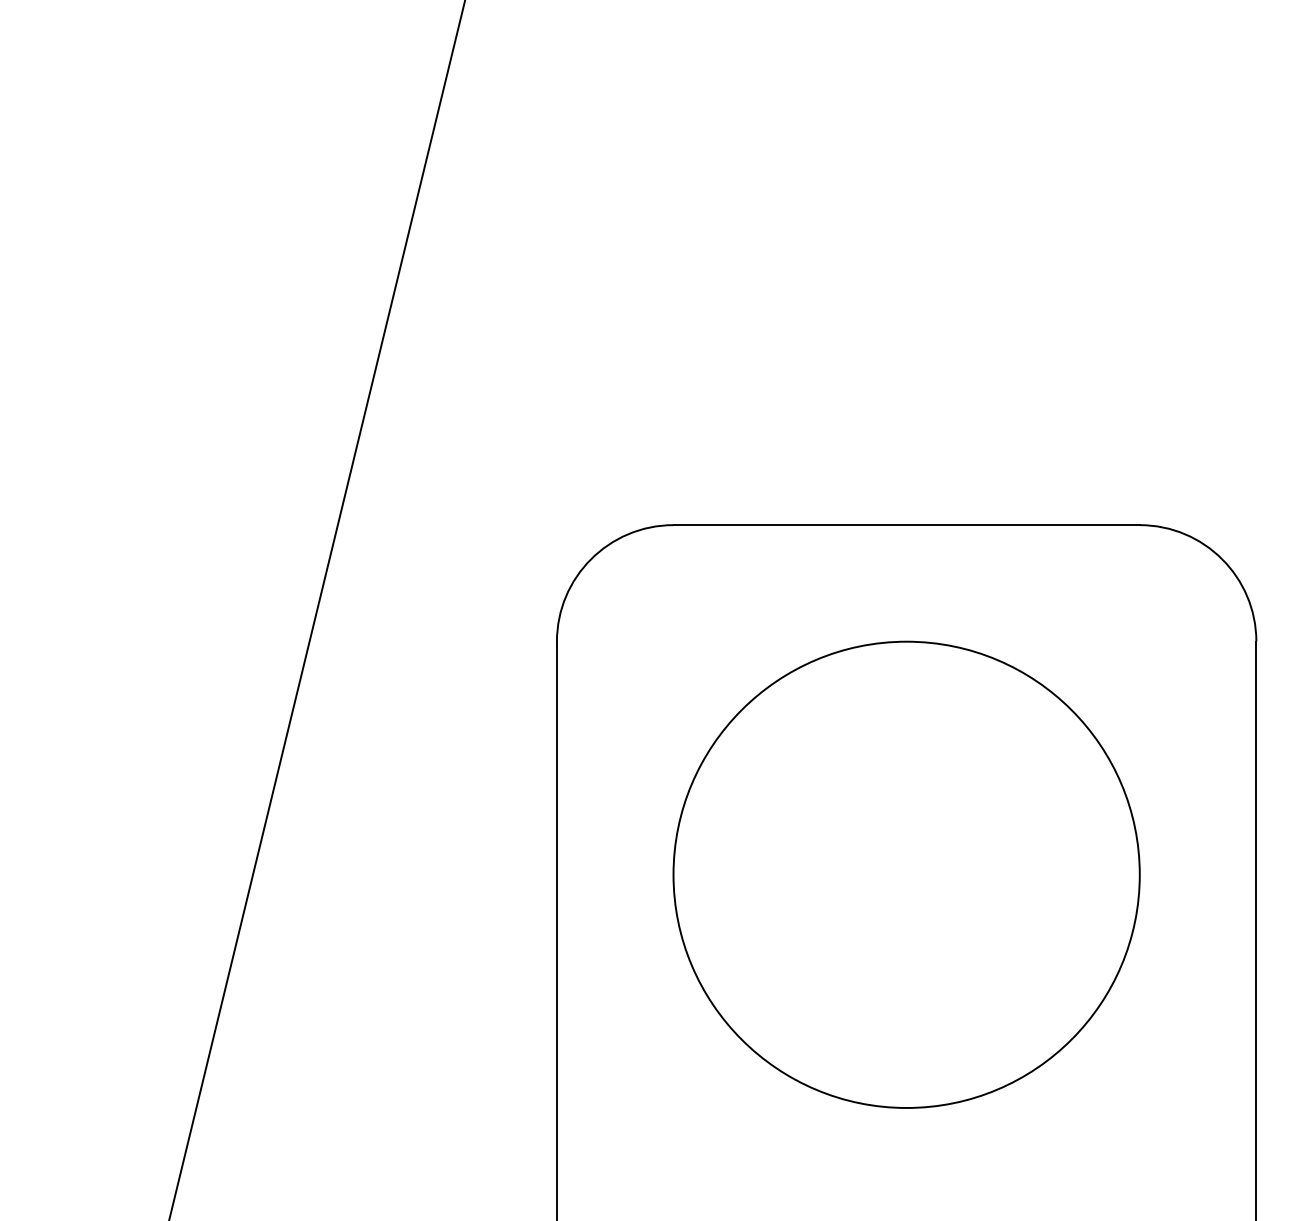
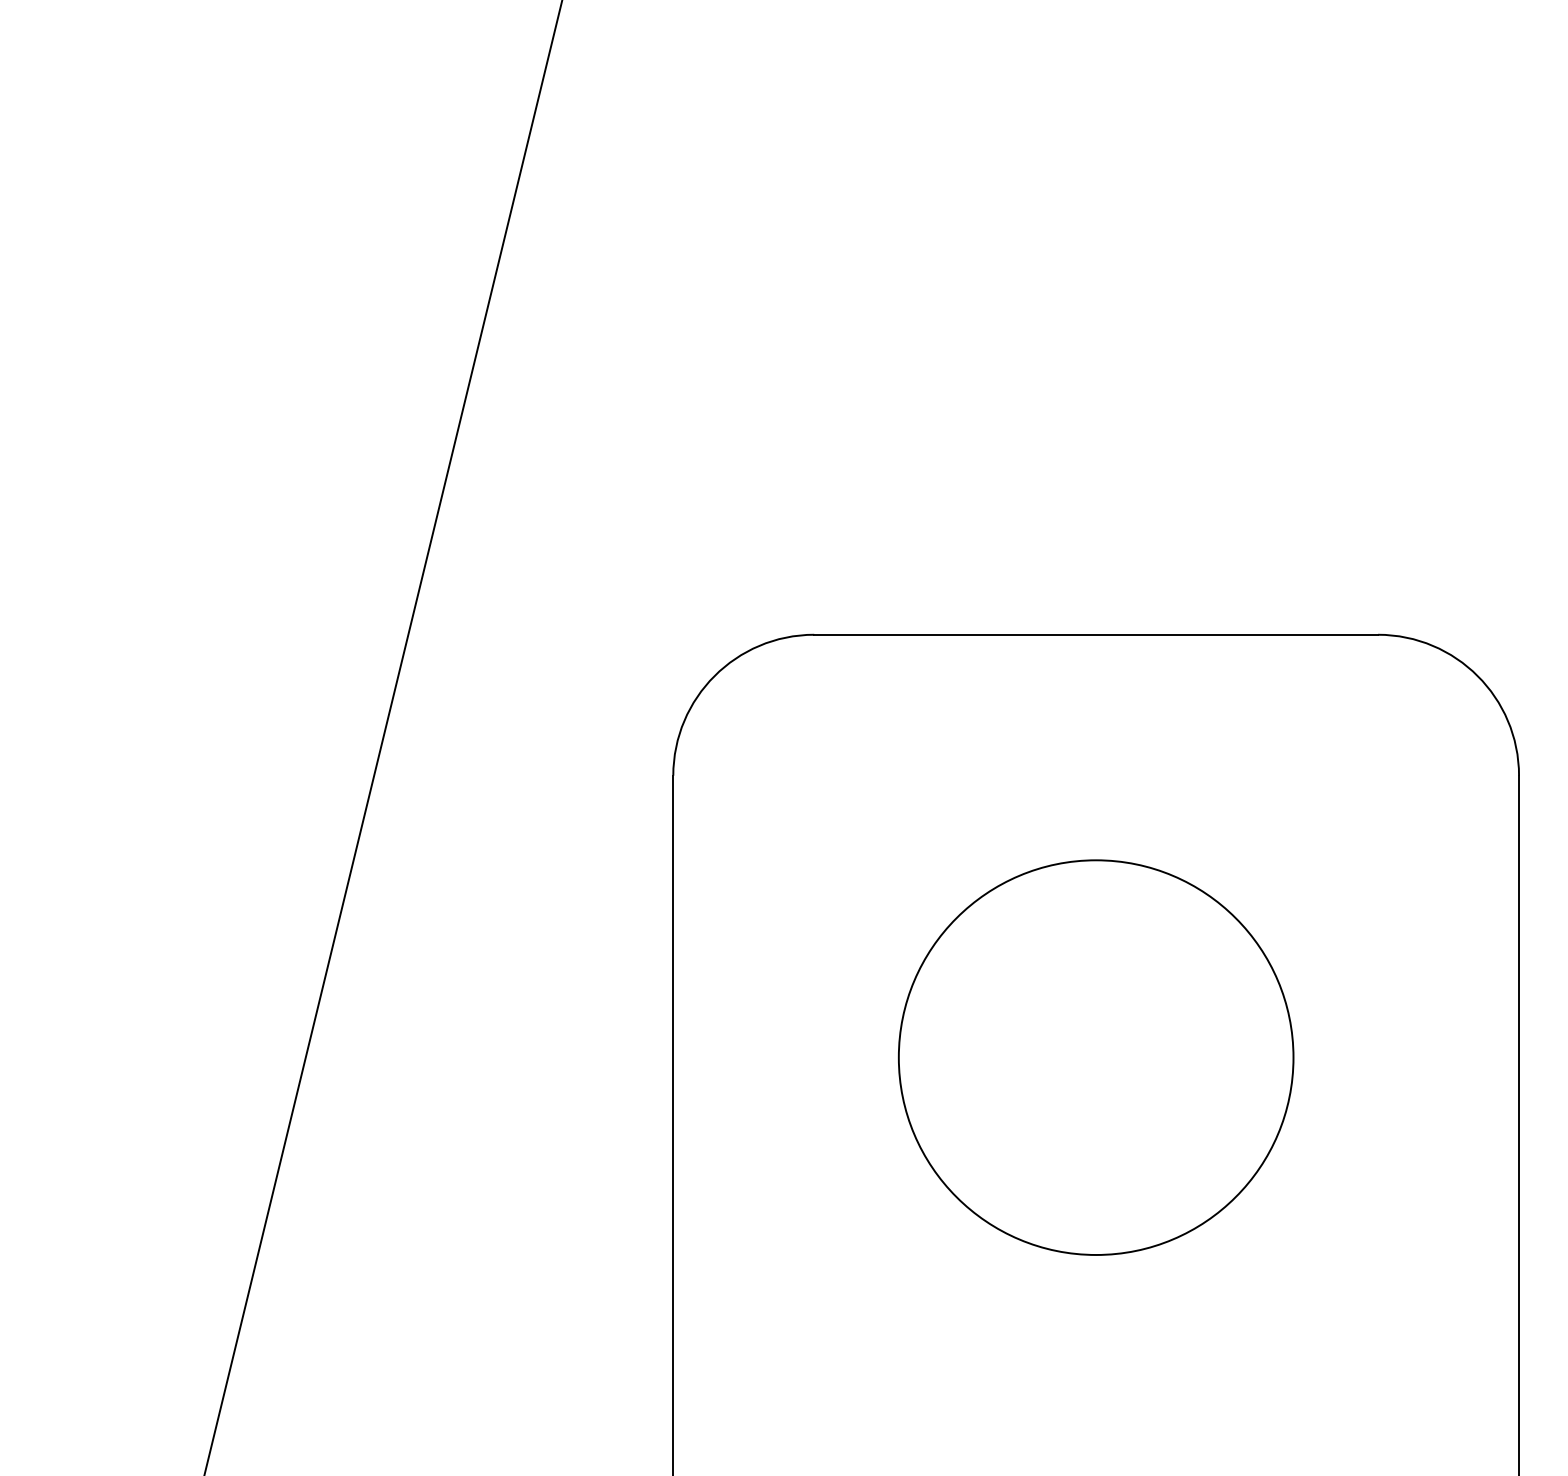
circle: (906, 874) -> (1096, 1057), size x0.7

